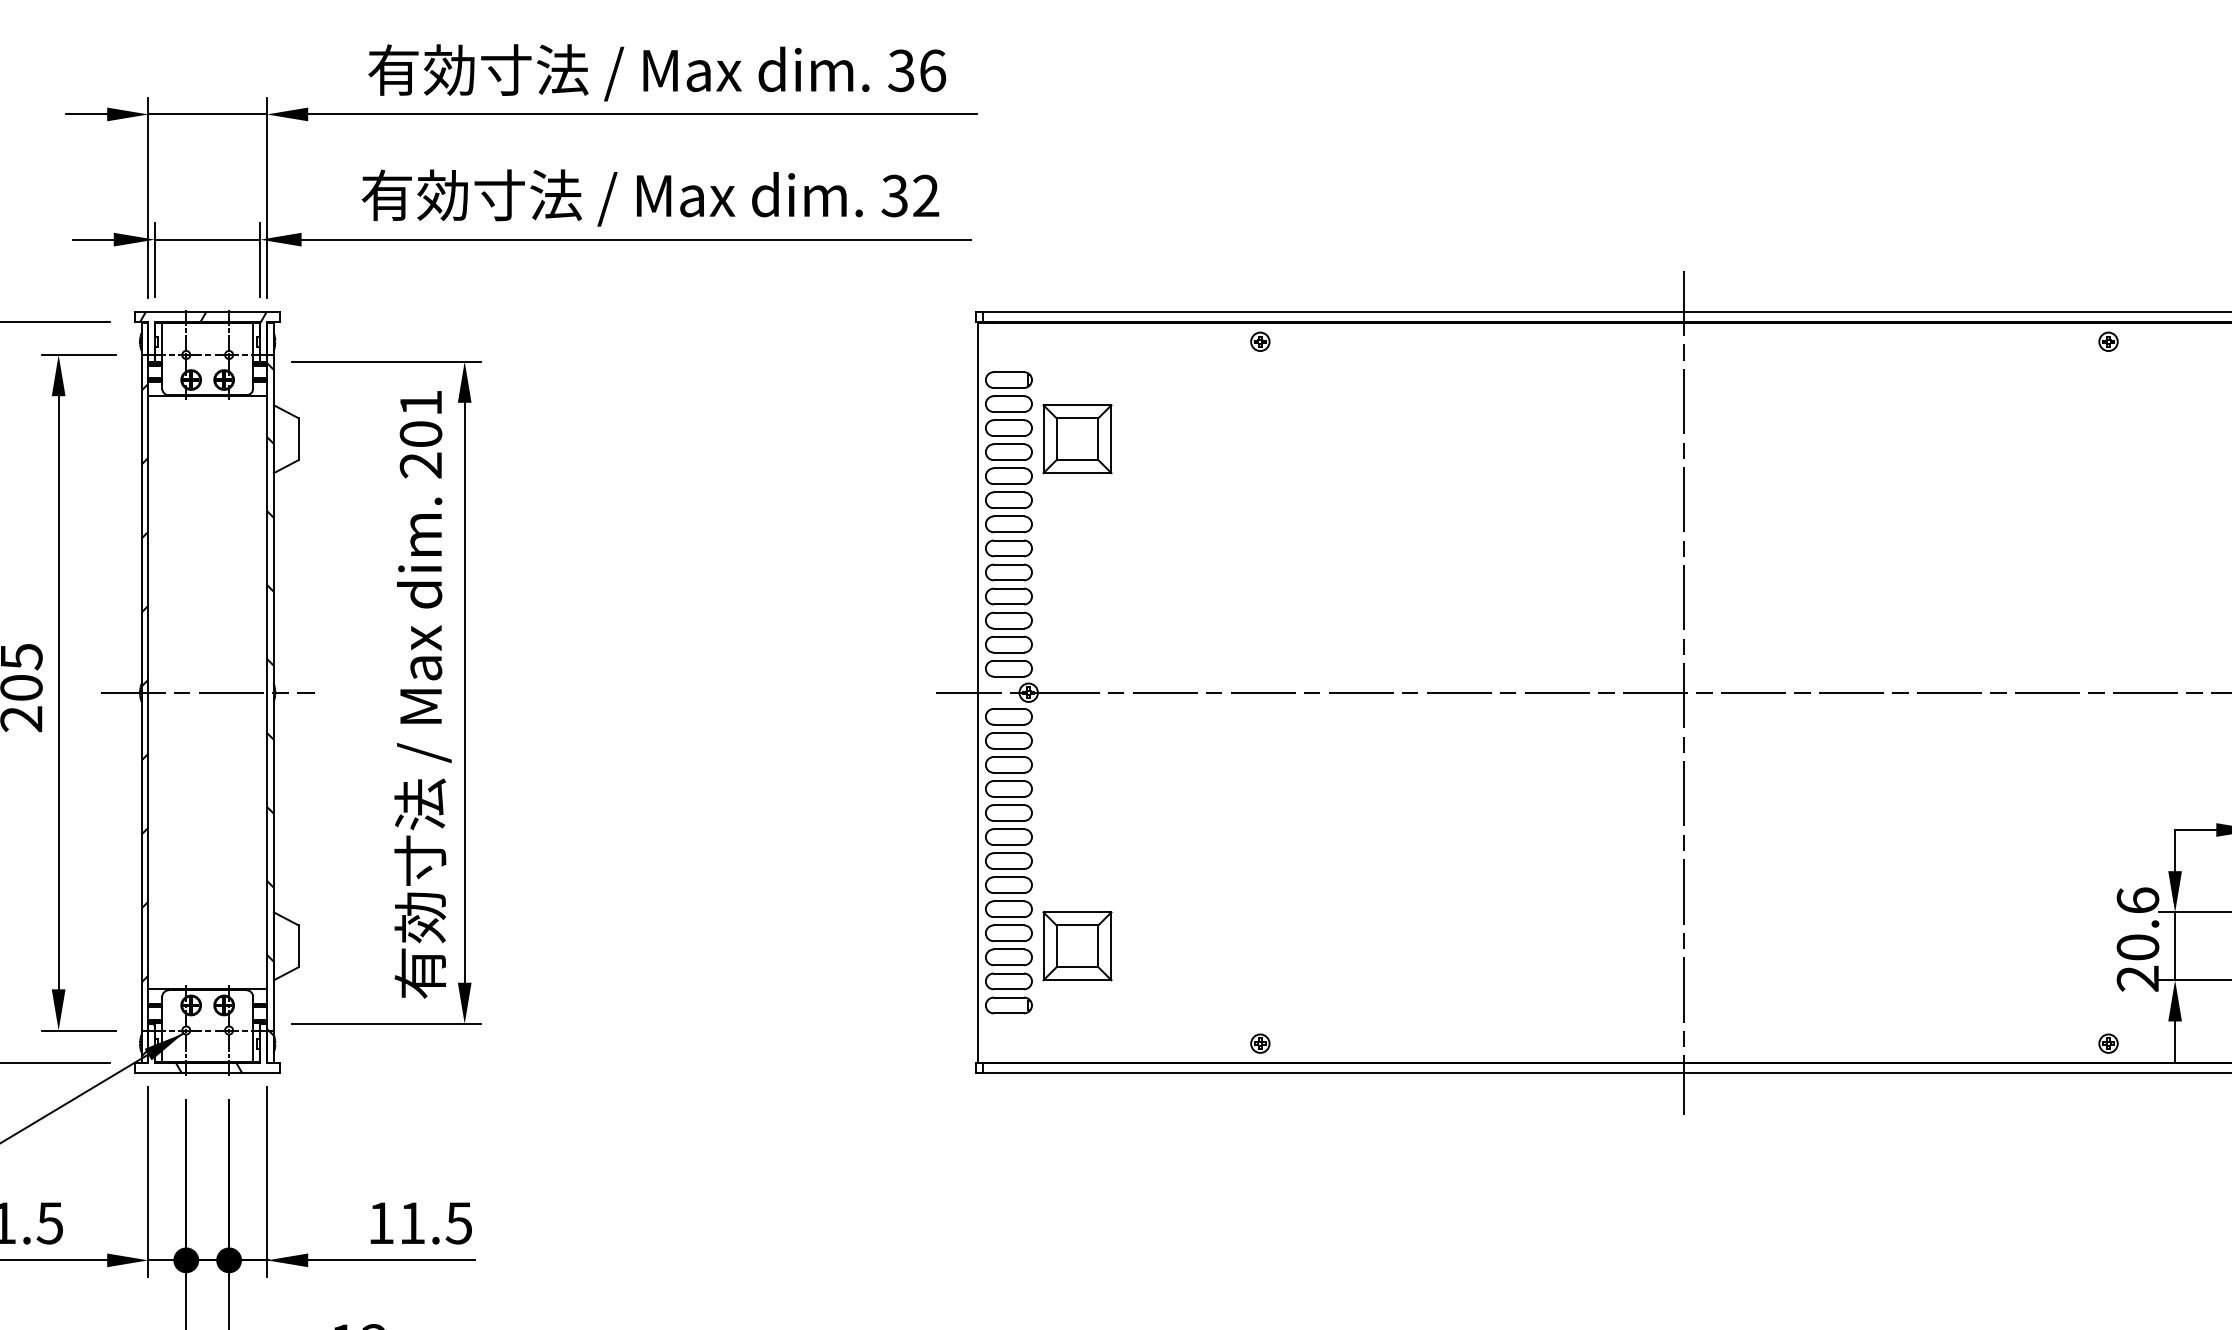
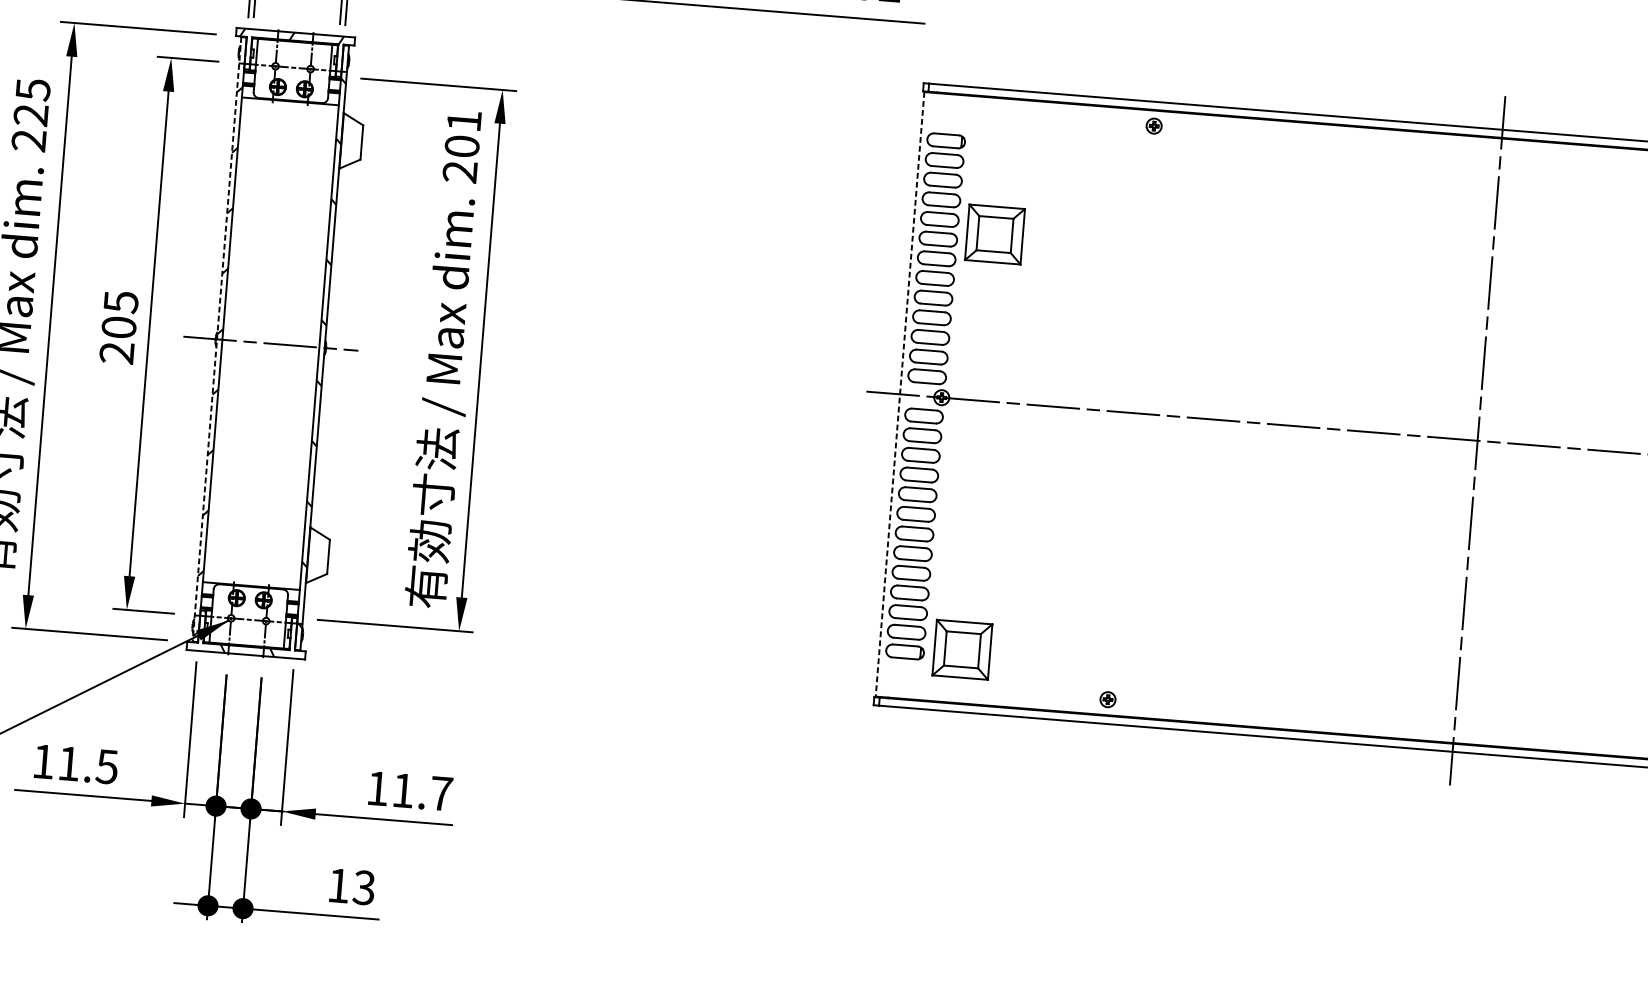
part: (1077, 439) -> (995, 234), moved
line: (141, 692) -> (216, 339), solid -> dashed
line: (977, 692) -> (899, 394), solid -> dashed
part: (1077, 946) -> (962, 649), moved
text: (458, 1223) -> (440, 793), 11.5 -> 11.7

